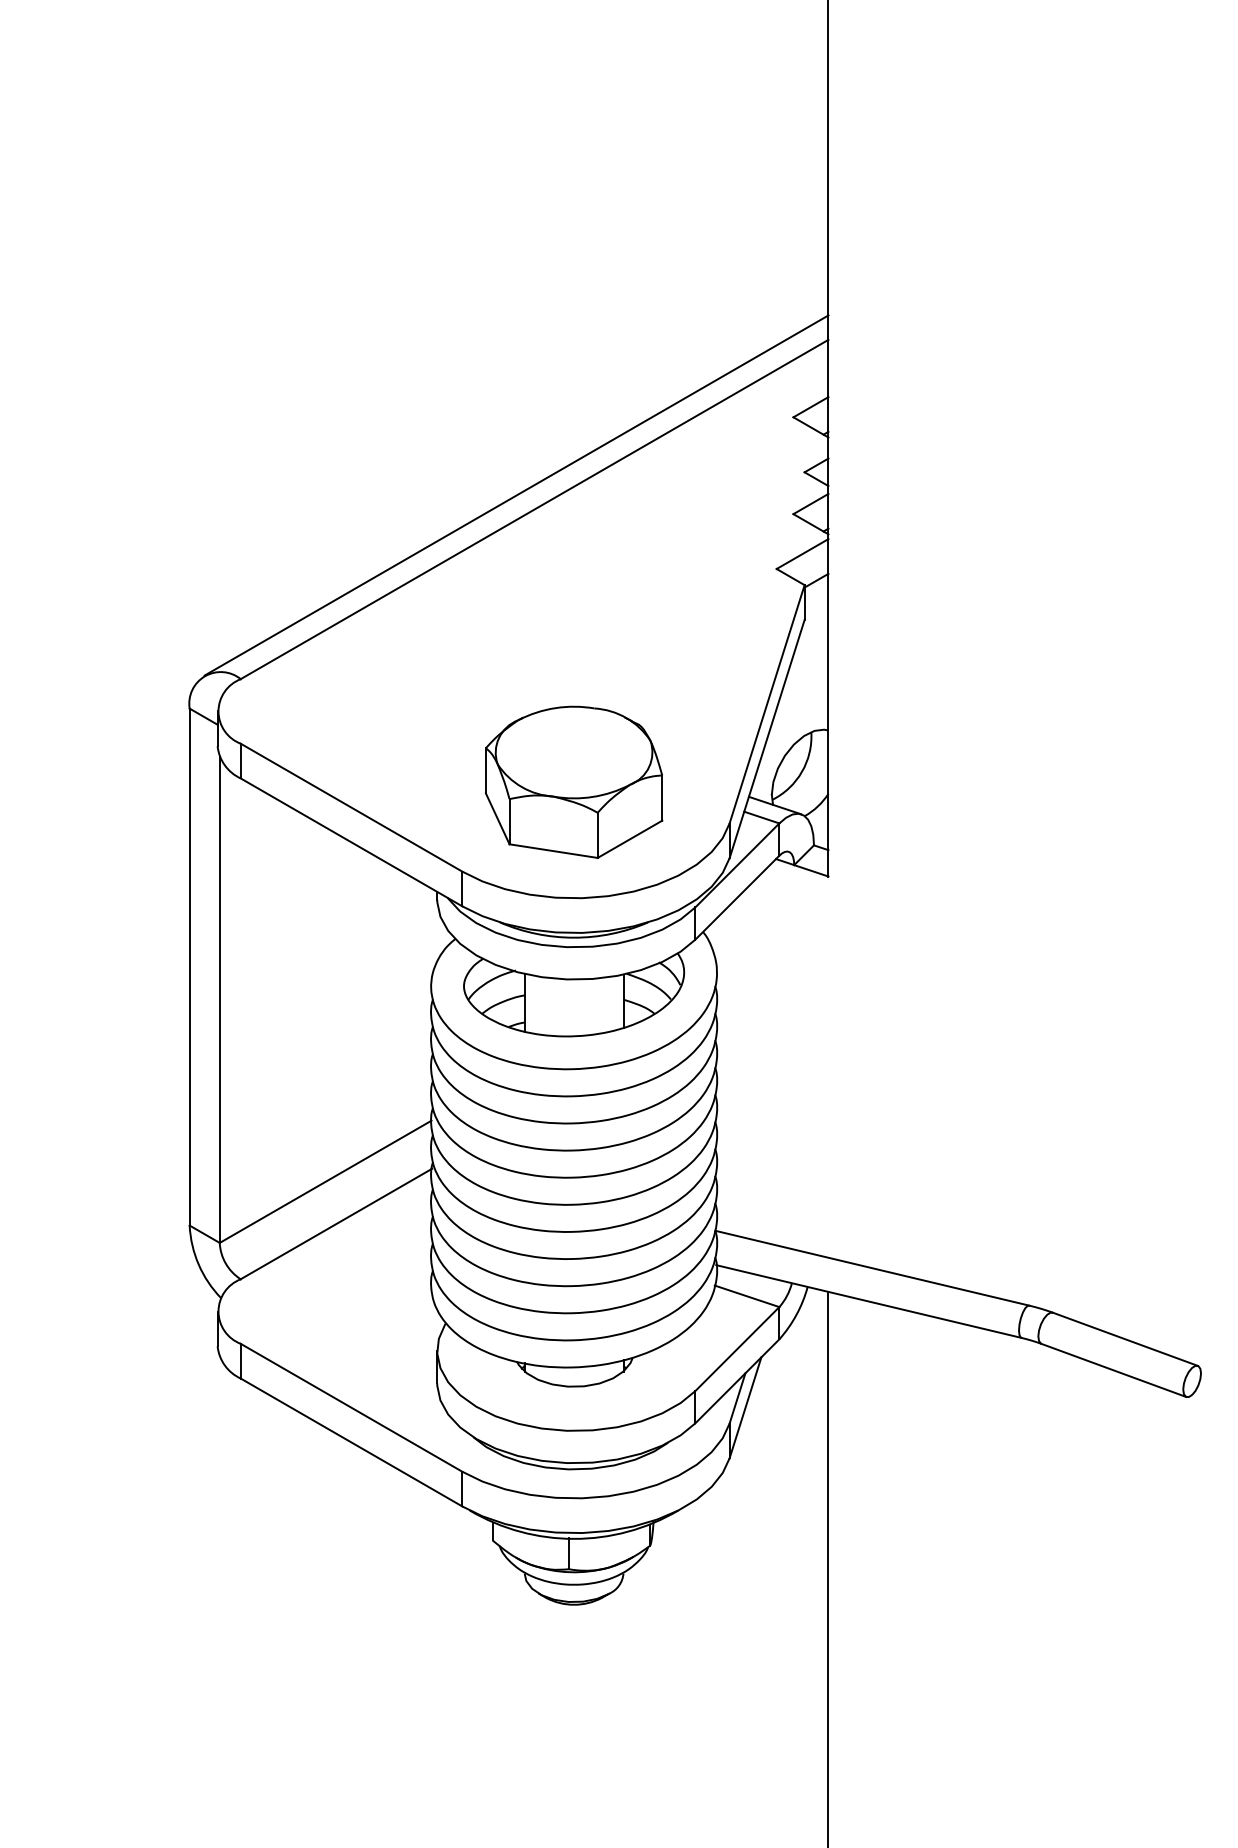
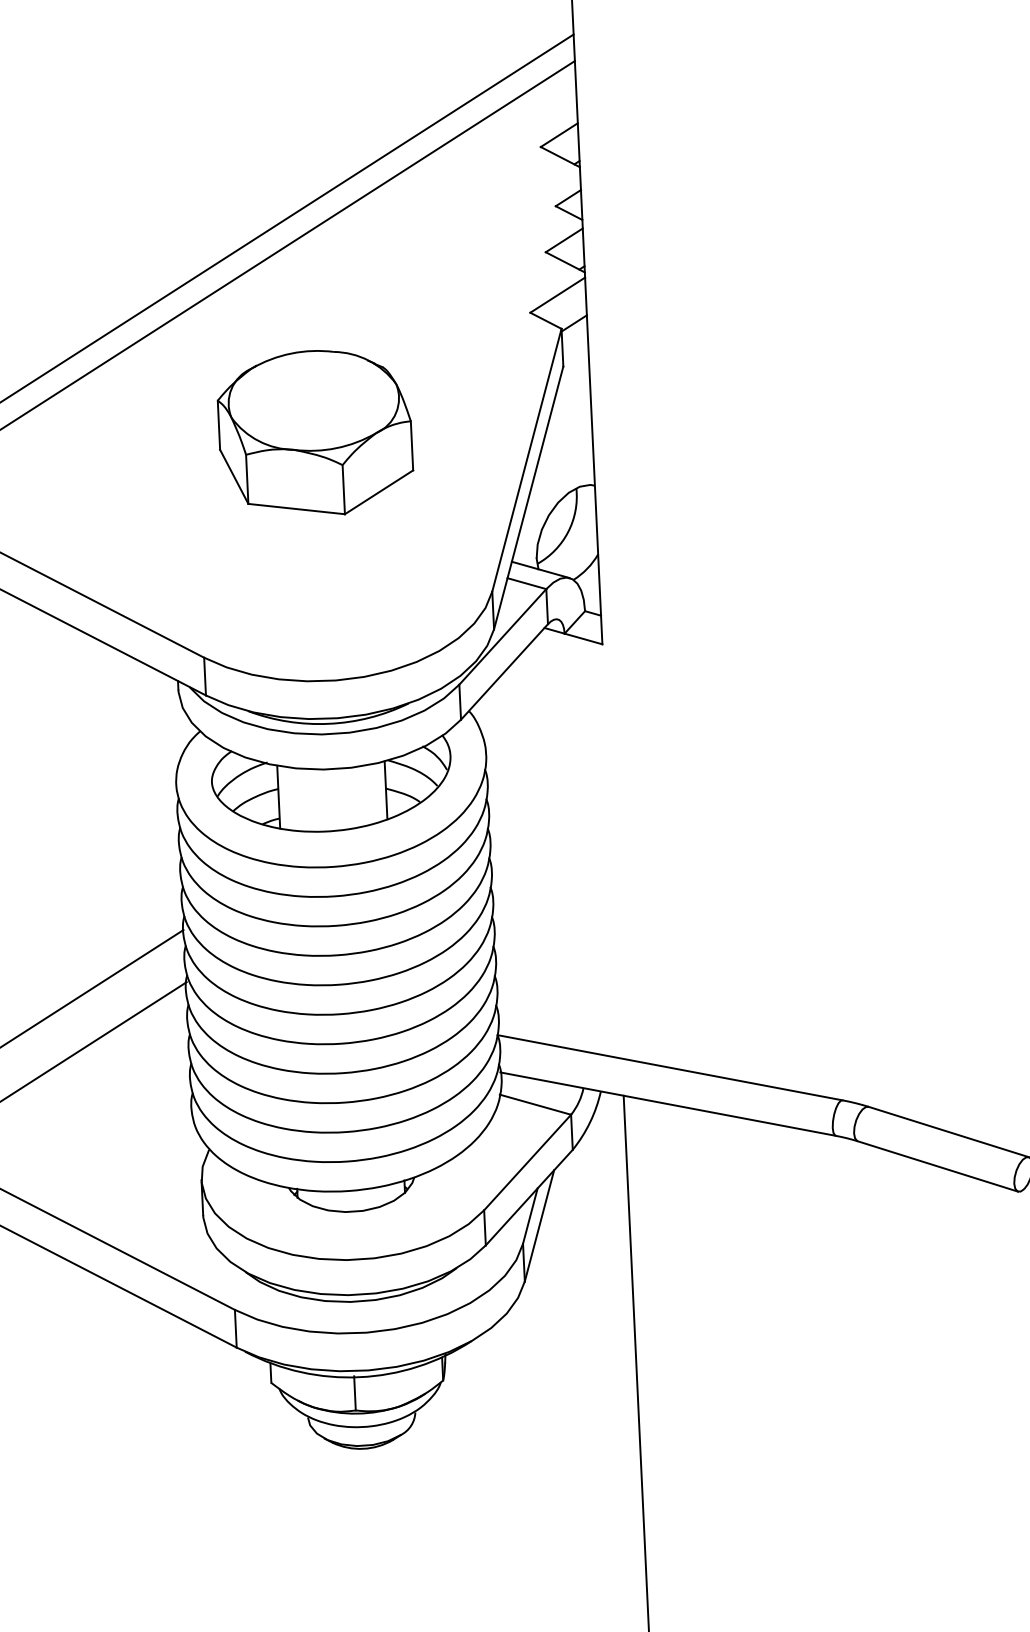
part: (573, 781) -> (314, 432), moved

